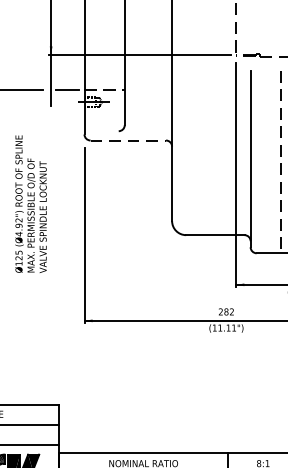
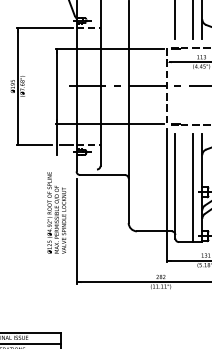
line: (129, 141) -> (103, 175), dashed -> solid
line: (281, 163) -> (193, 188), dashed -> solid
text: (30, 203) -> (56, 212), moved

